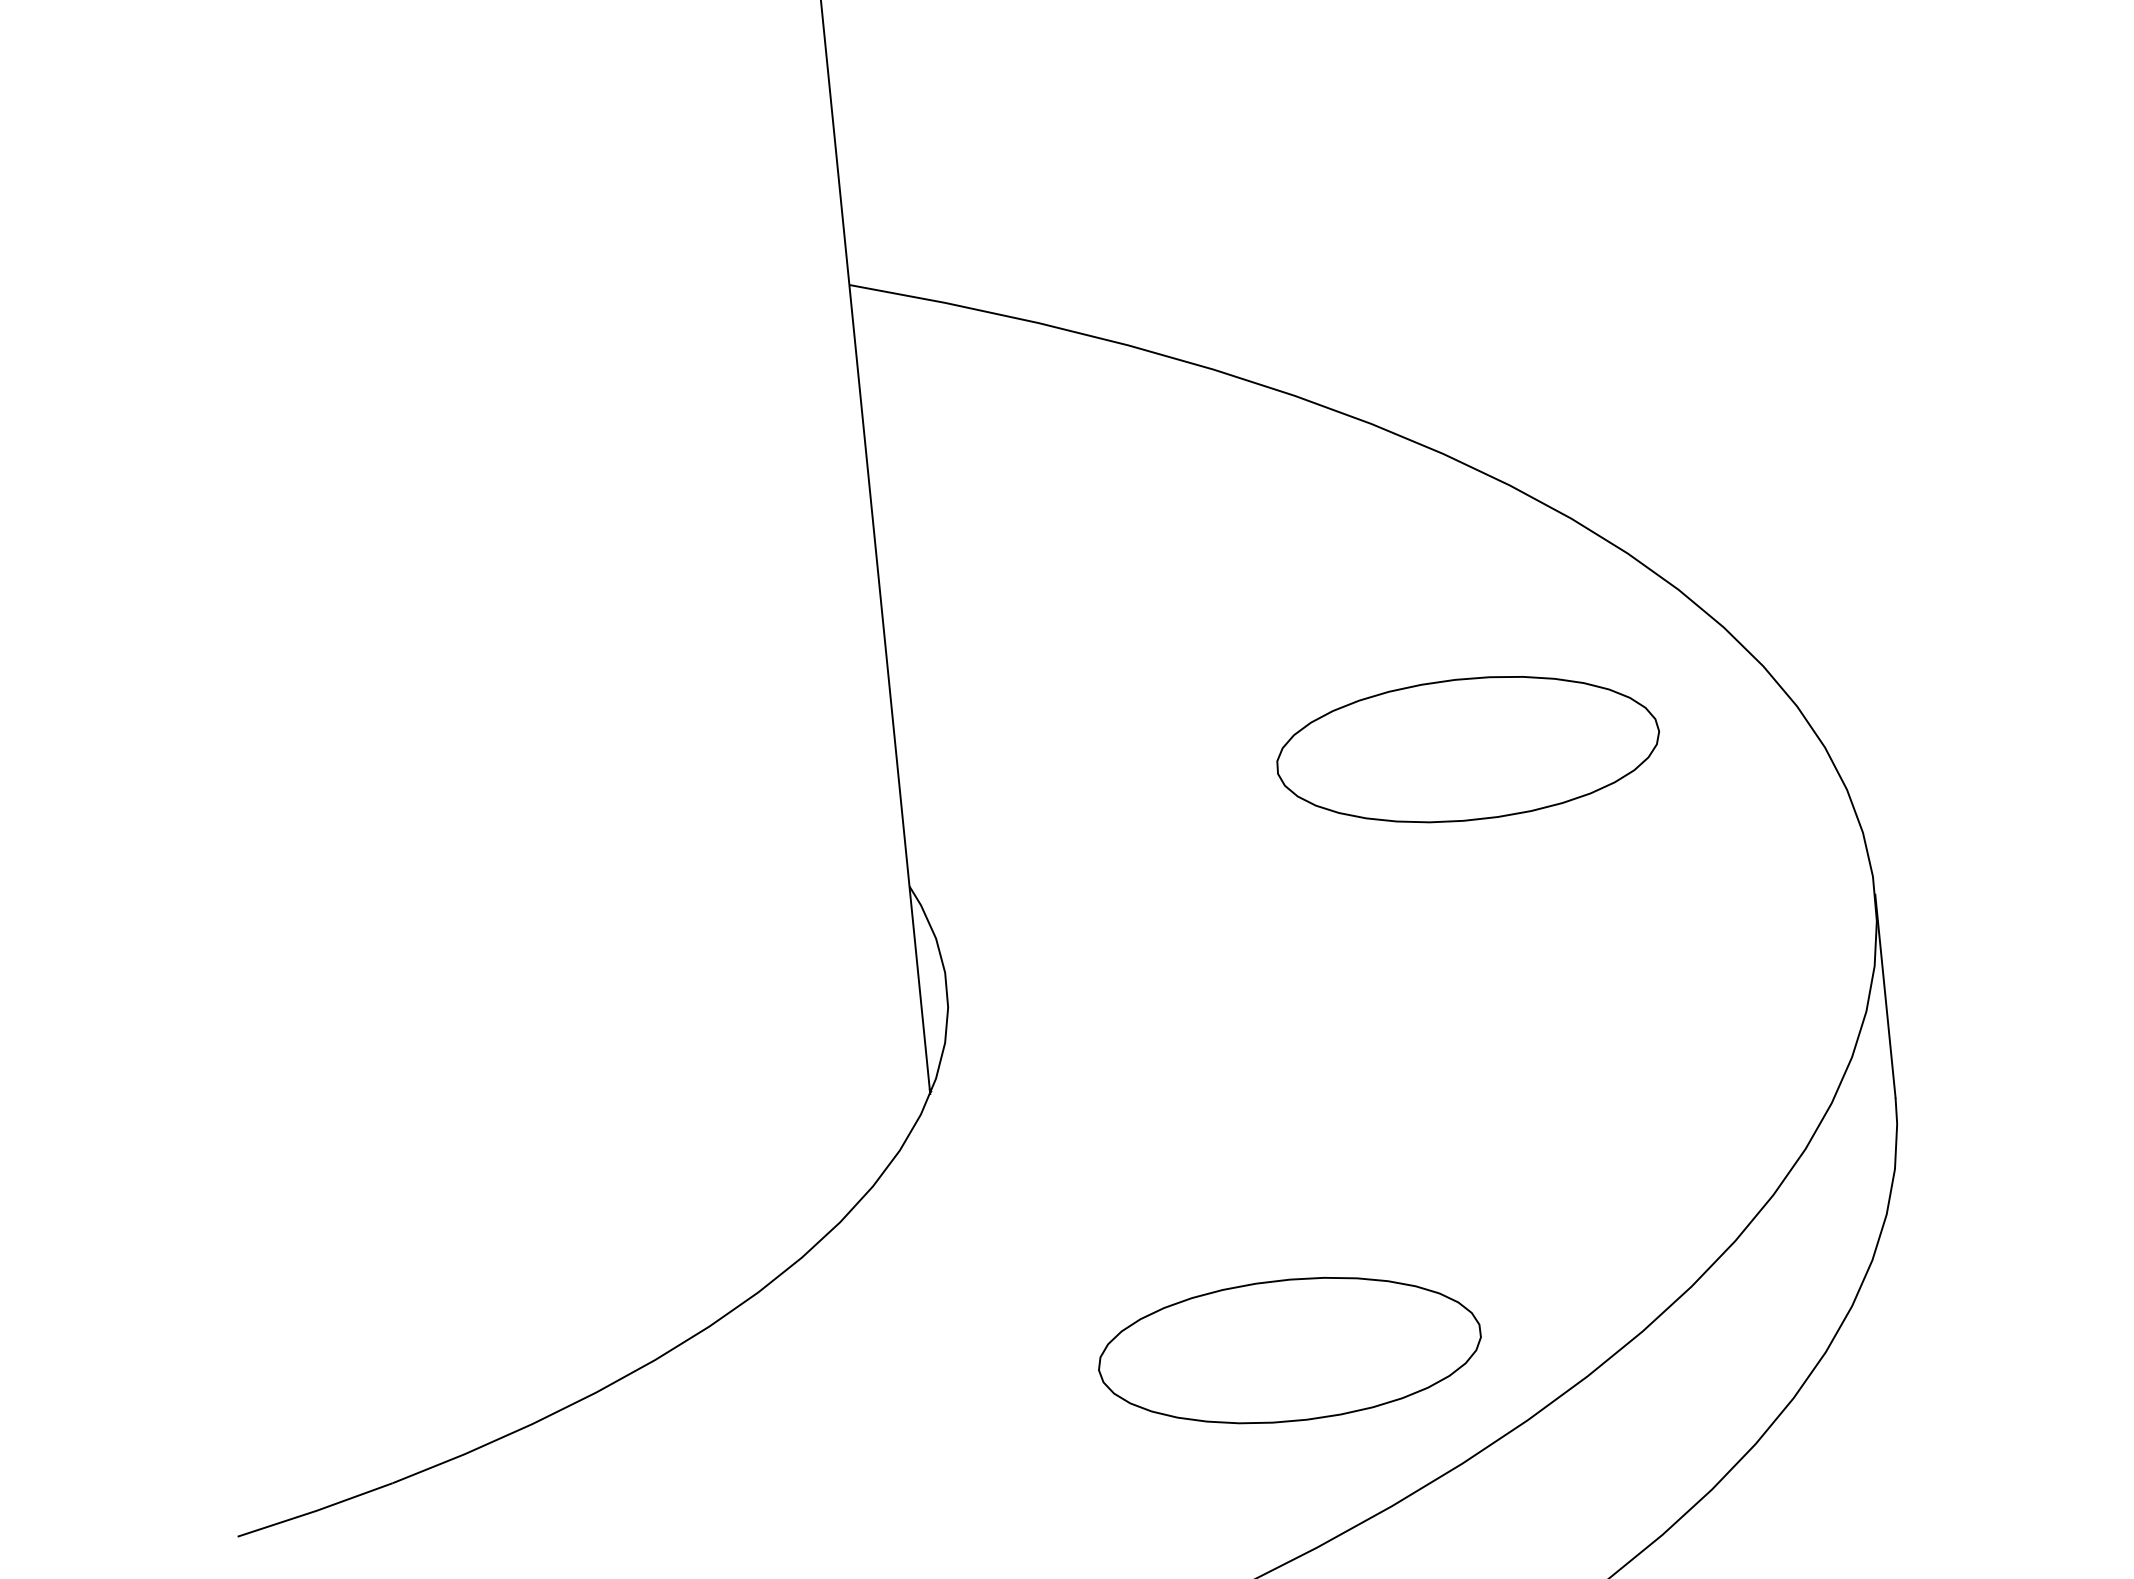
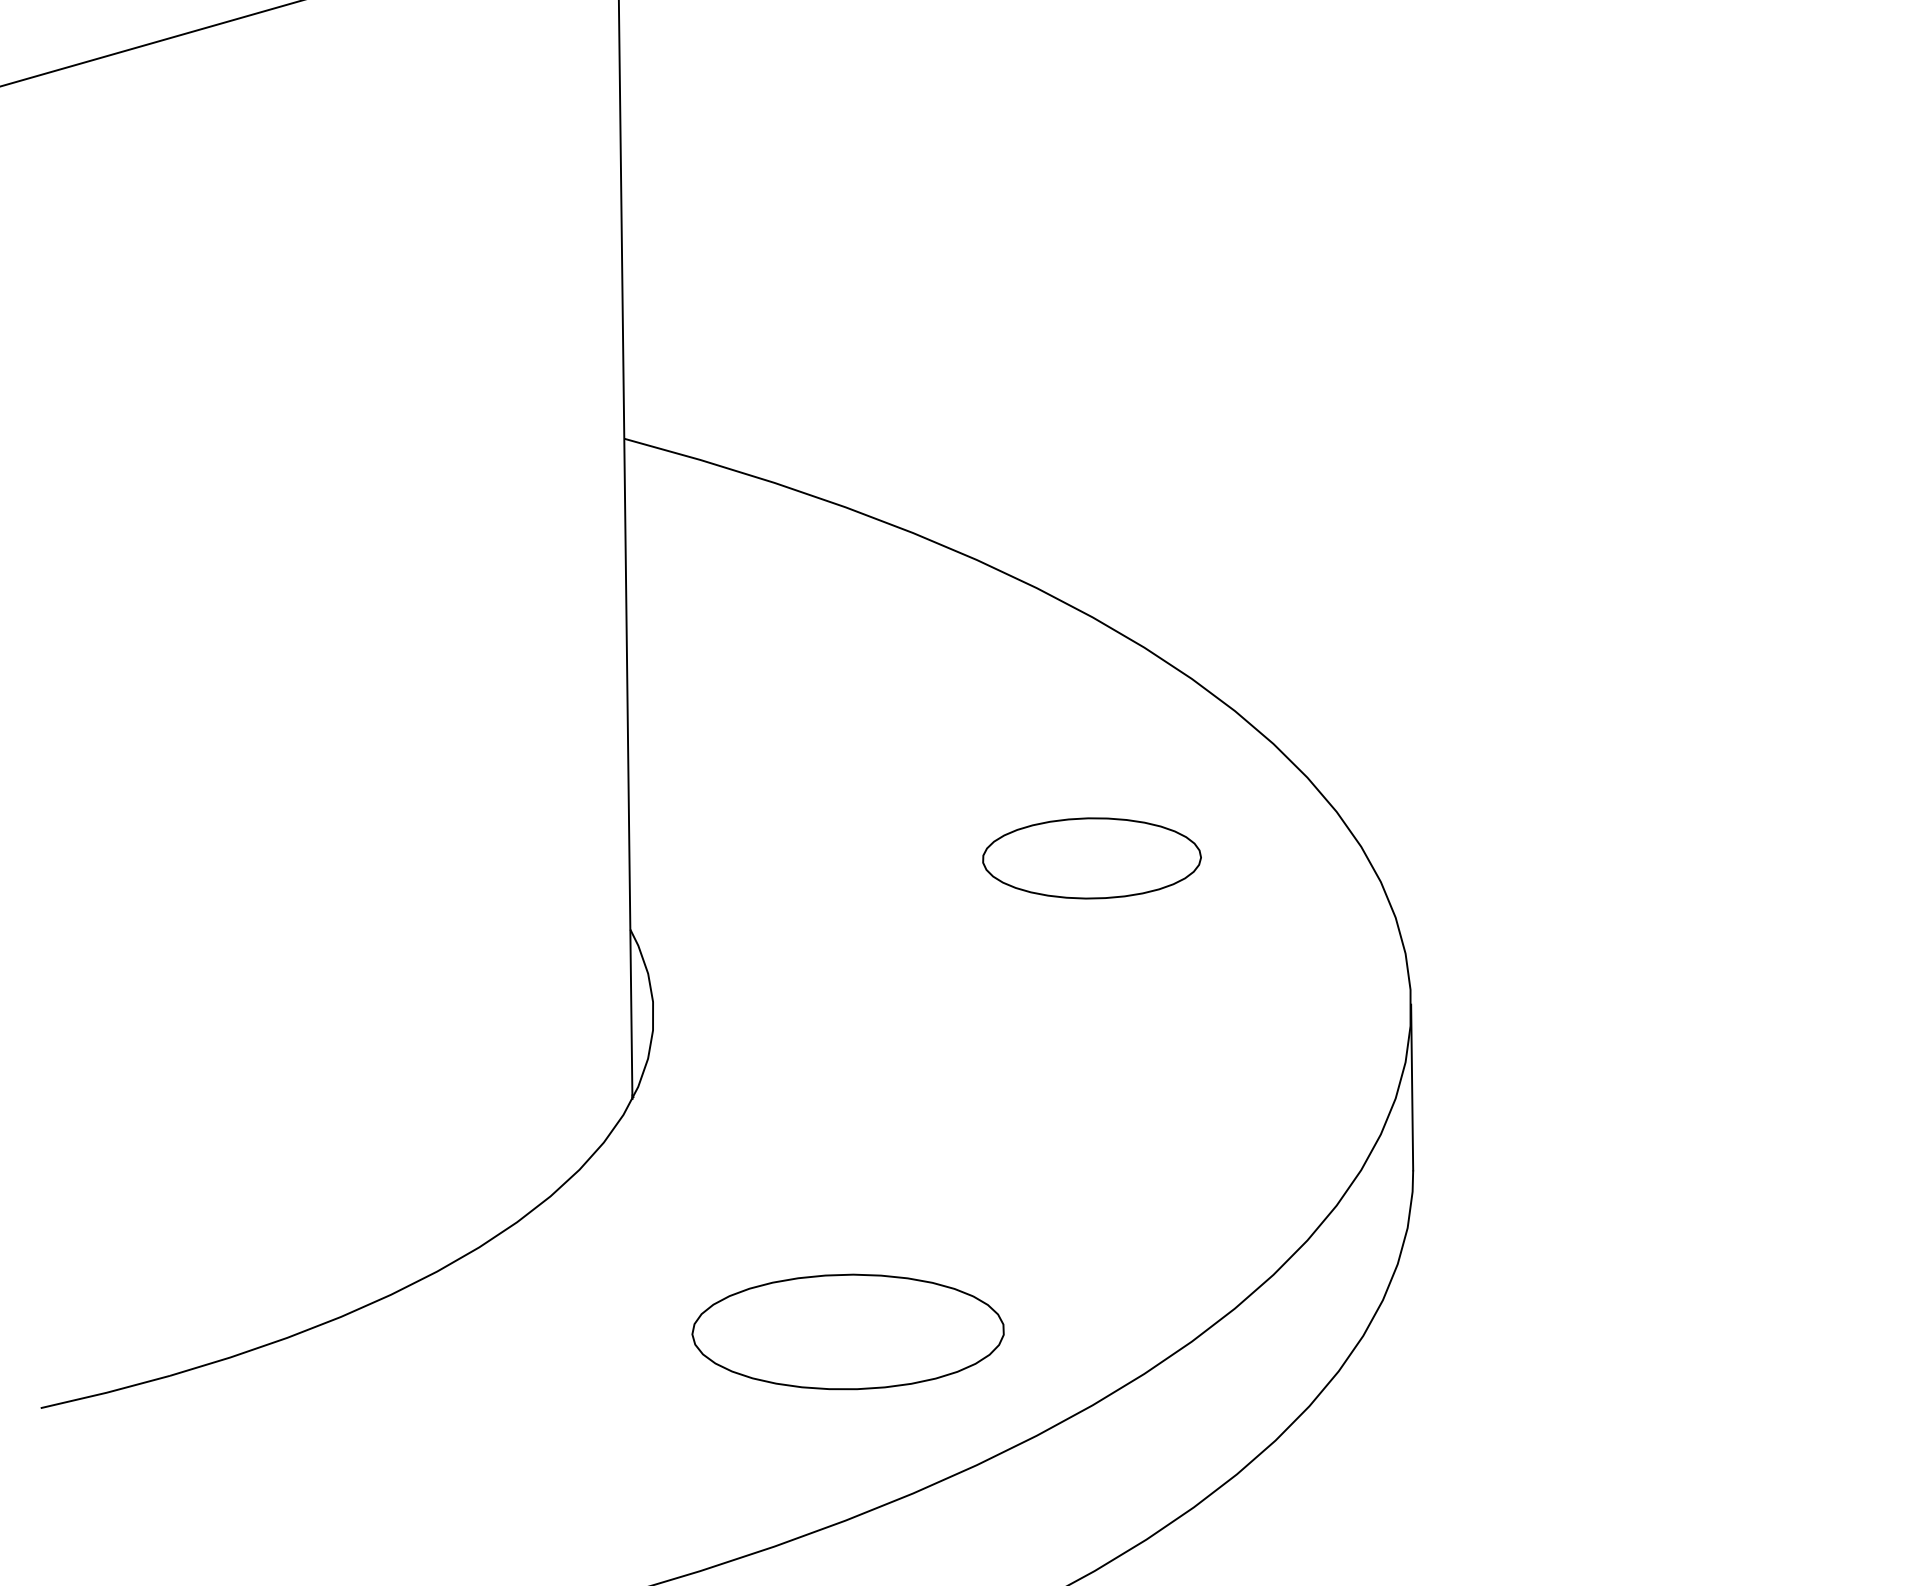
part: (1467, 749) -> (1091, 858), size x0.7
part: (1288, 1349) -> (847, 1331), moved

